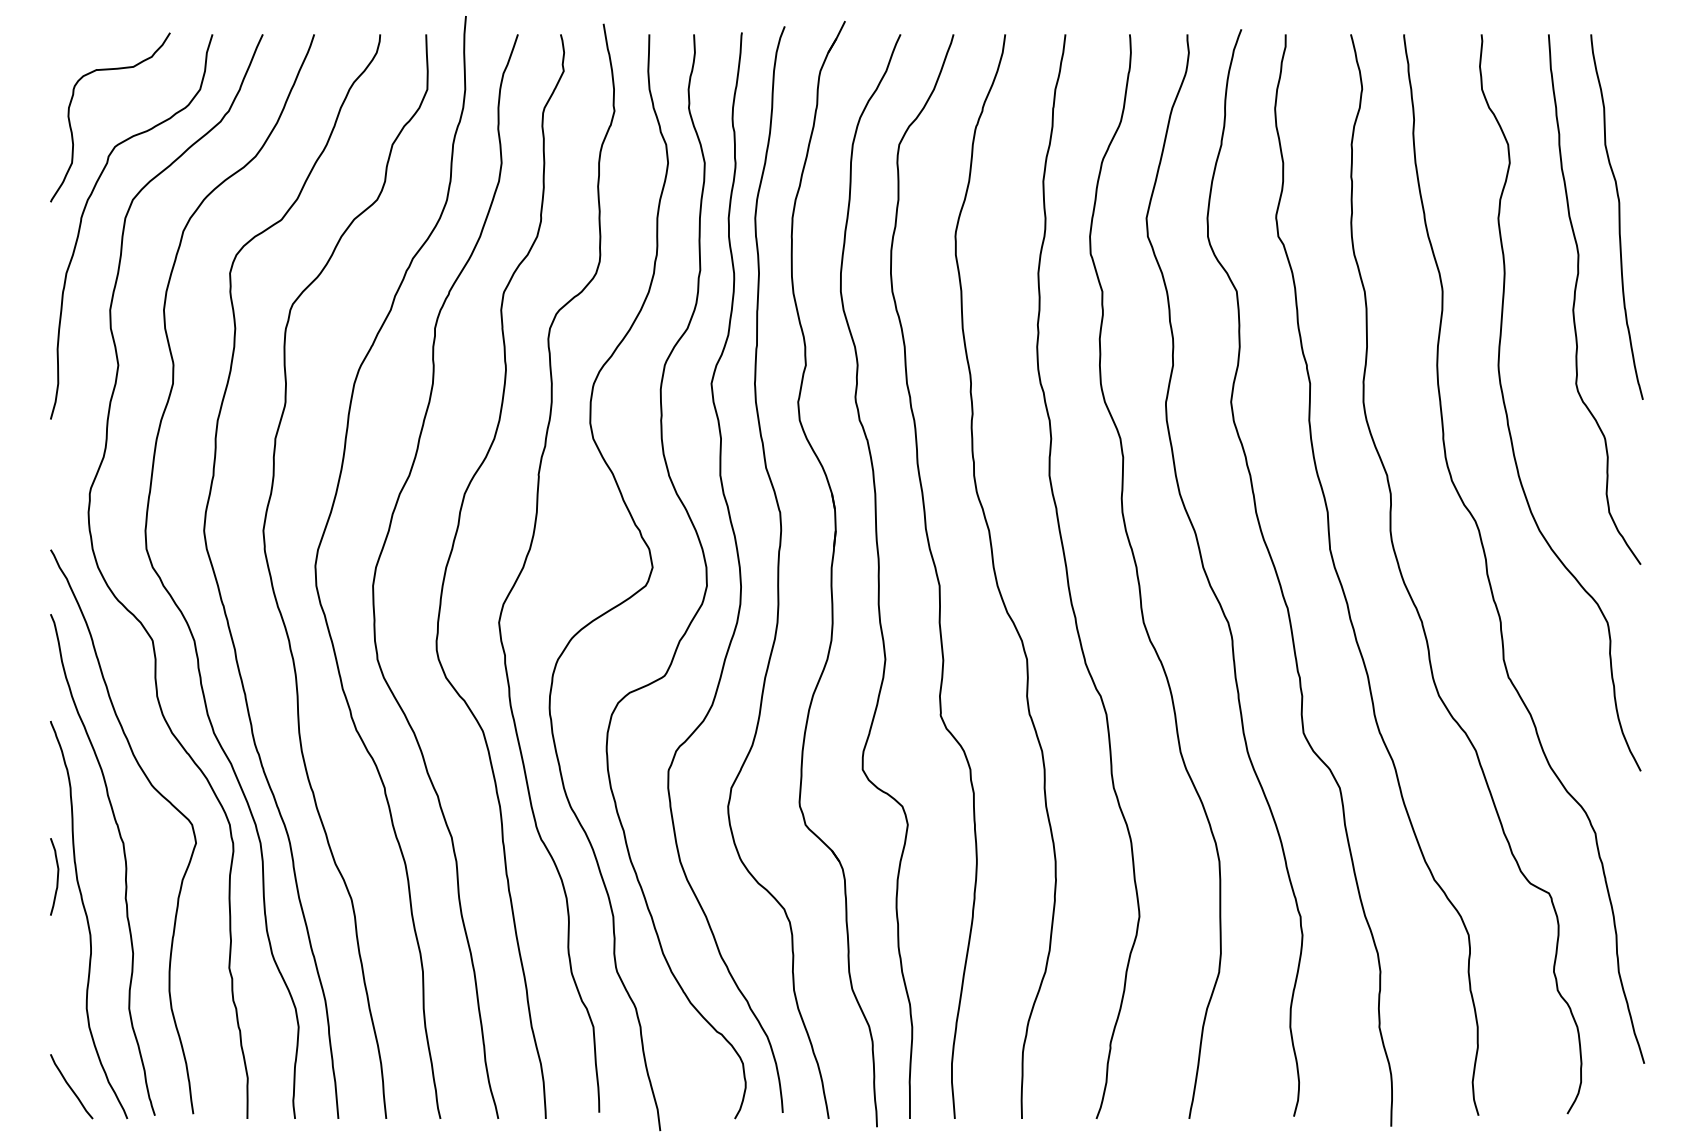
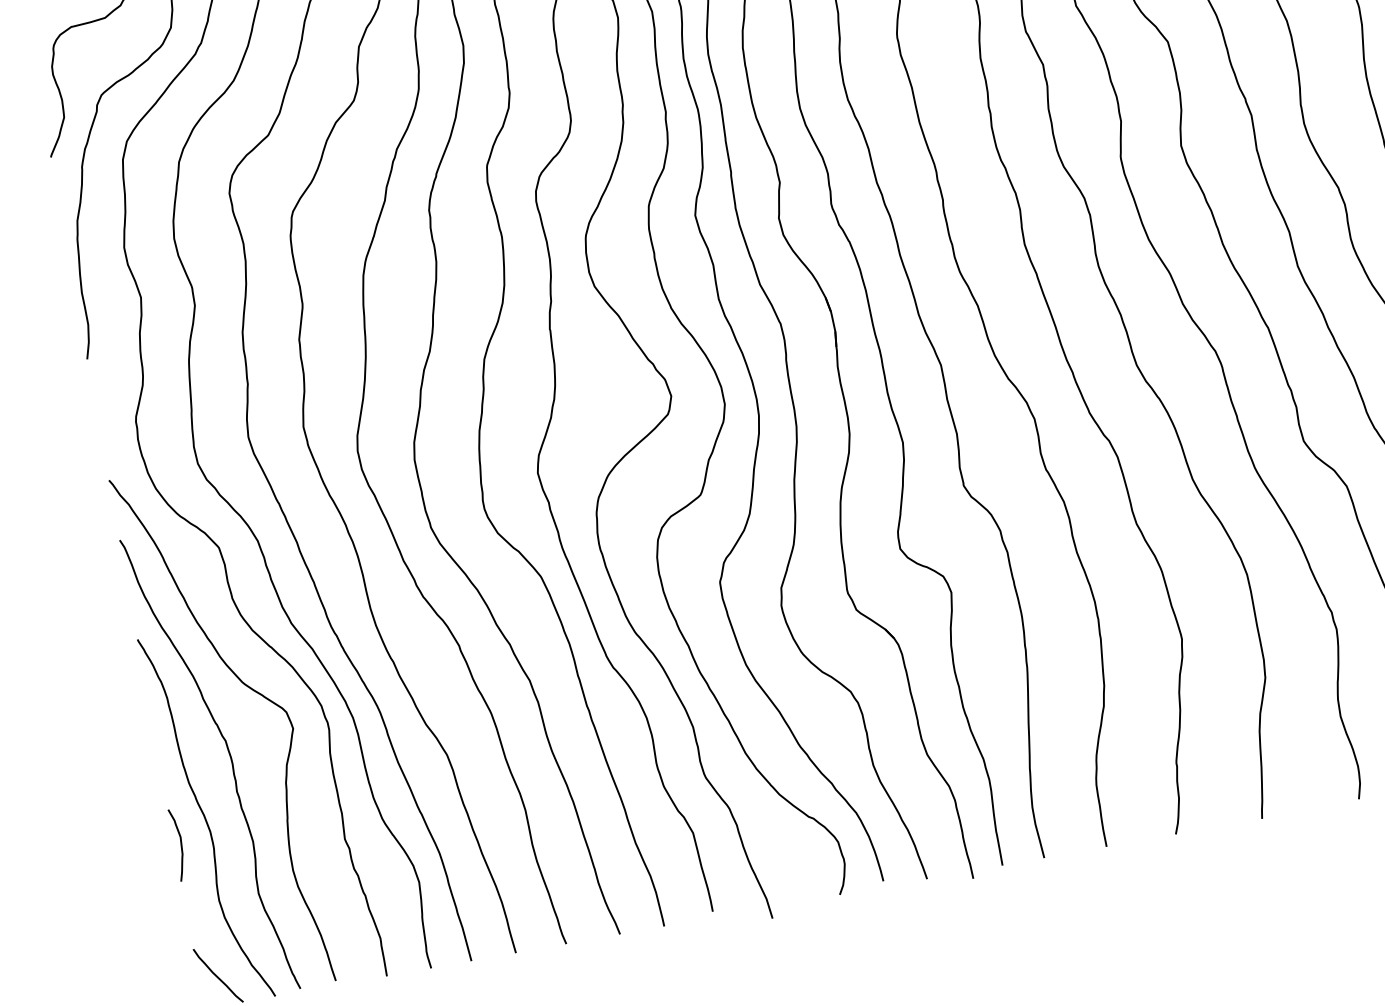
curve: (56, 878) -> (180, 846), moved

